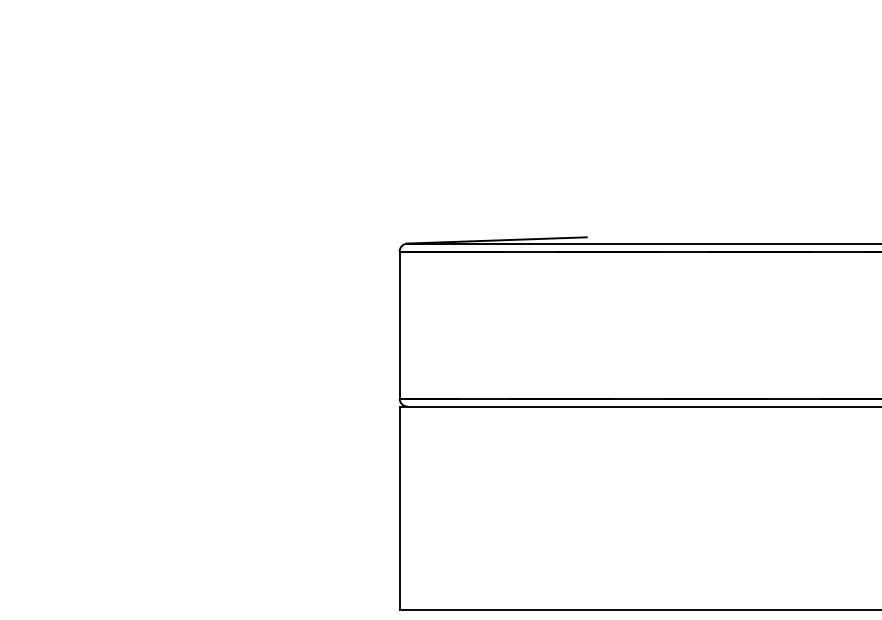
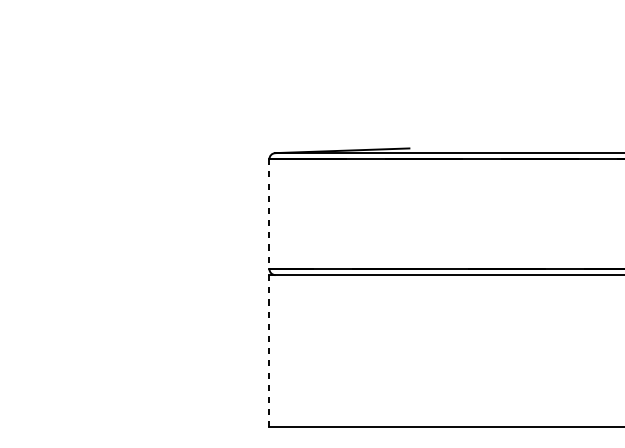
line: (399, 325) -> (269, 214), solid -> dashed
line: (399, 508) -> (269, 351), solid -> dashed

